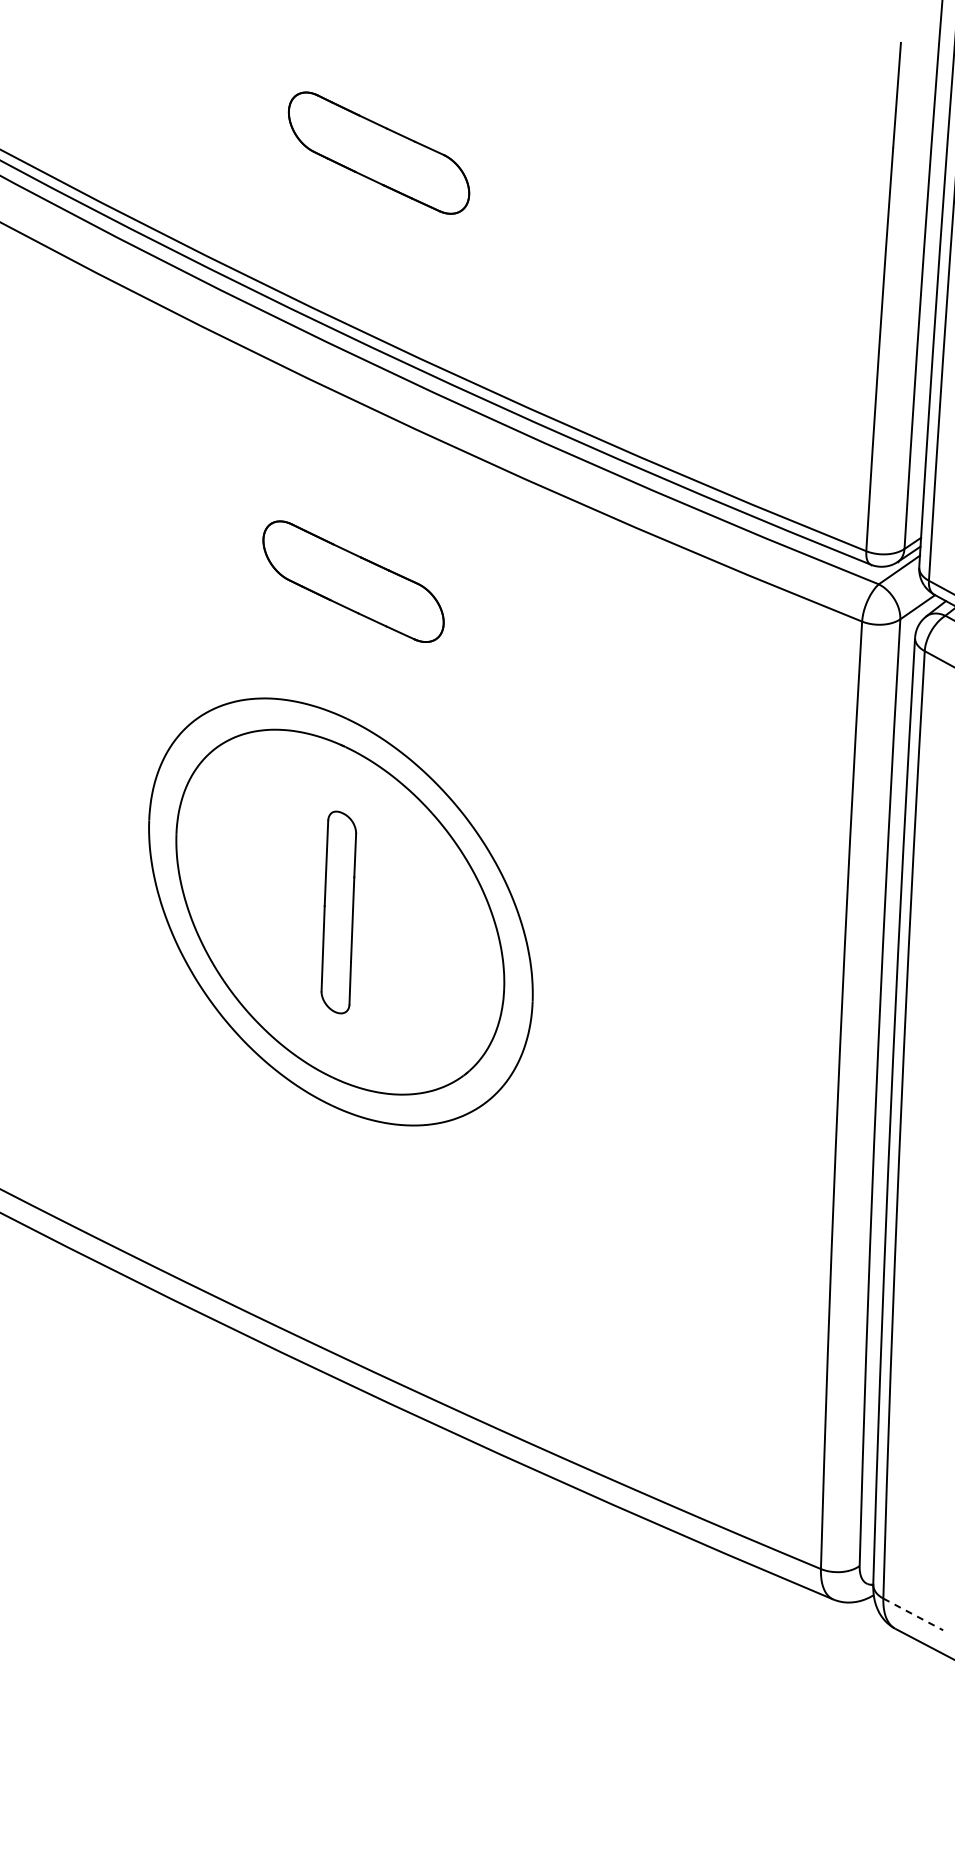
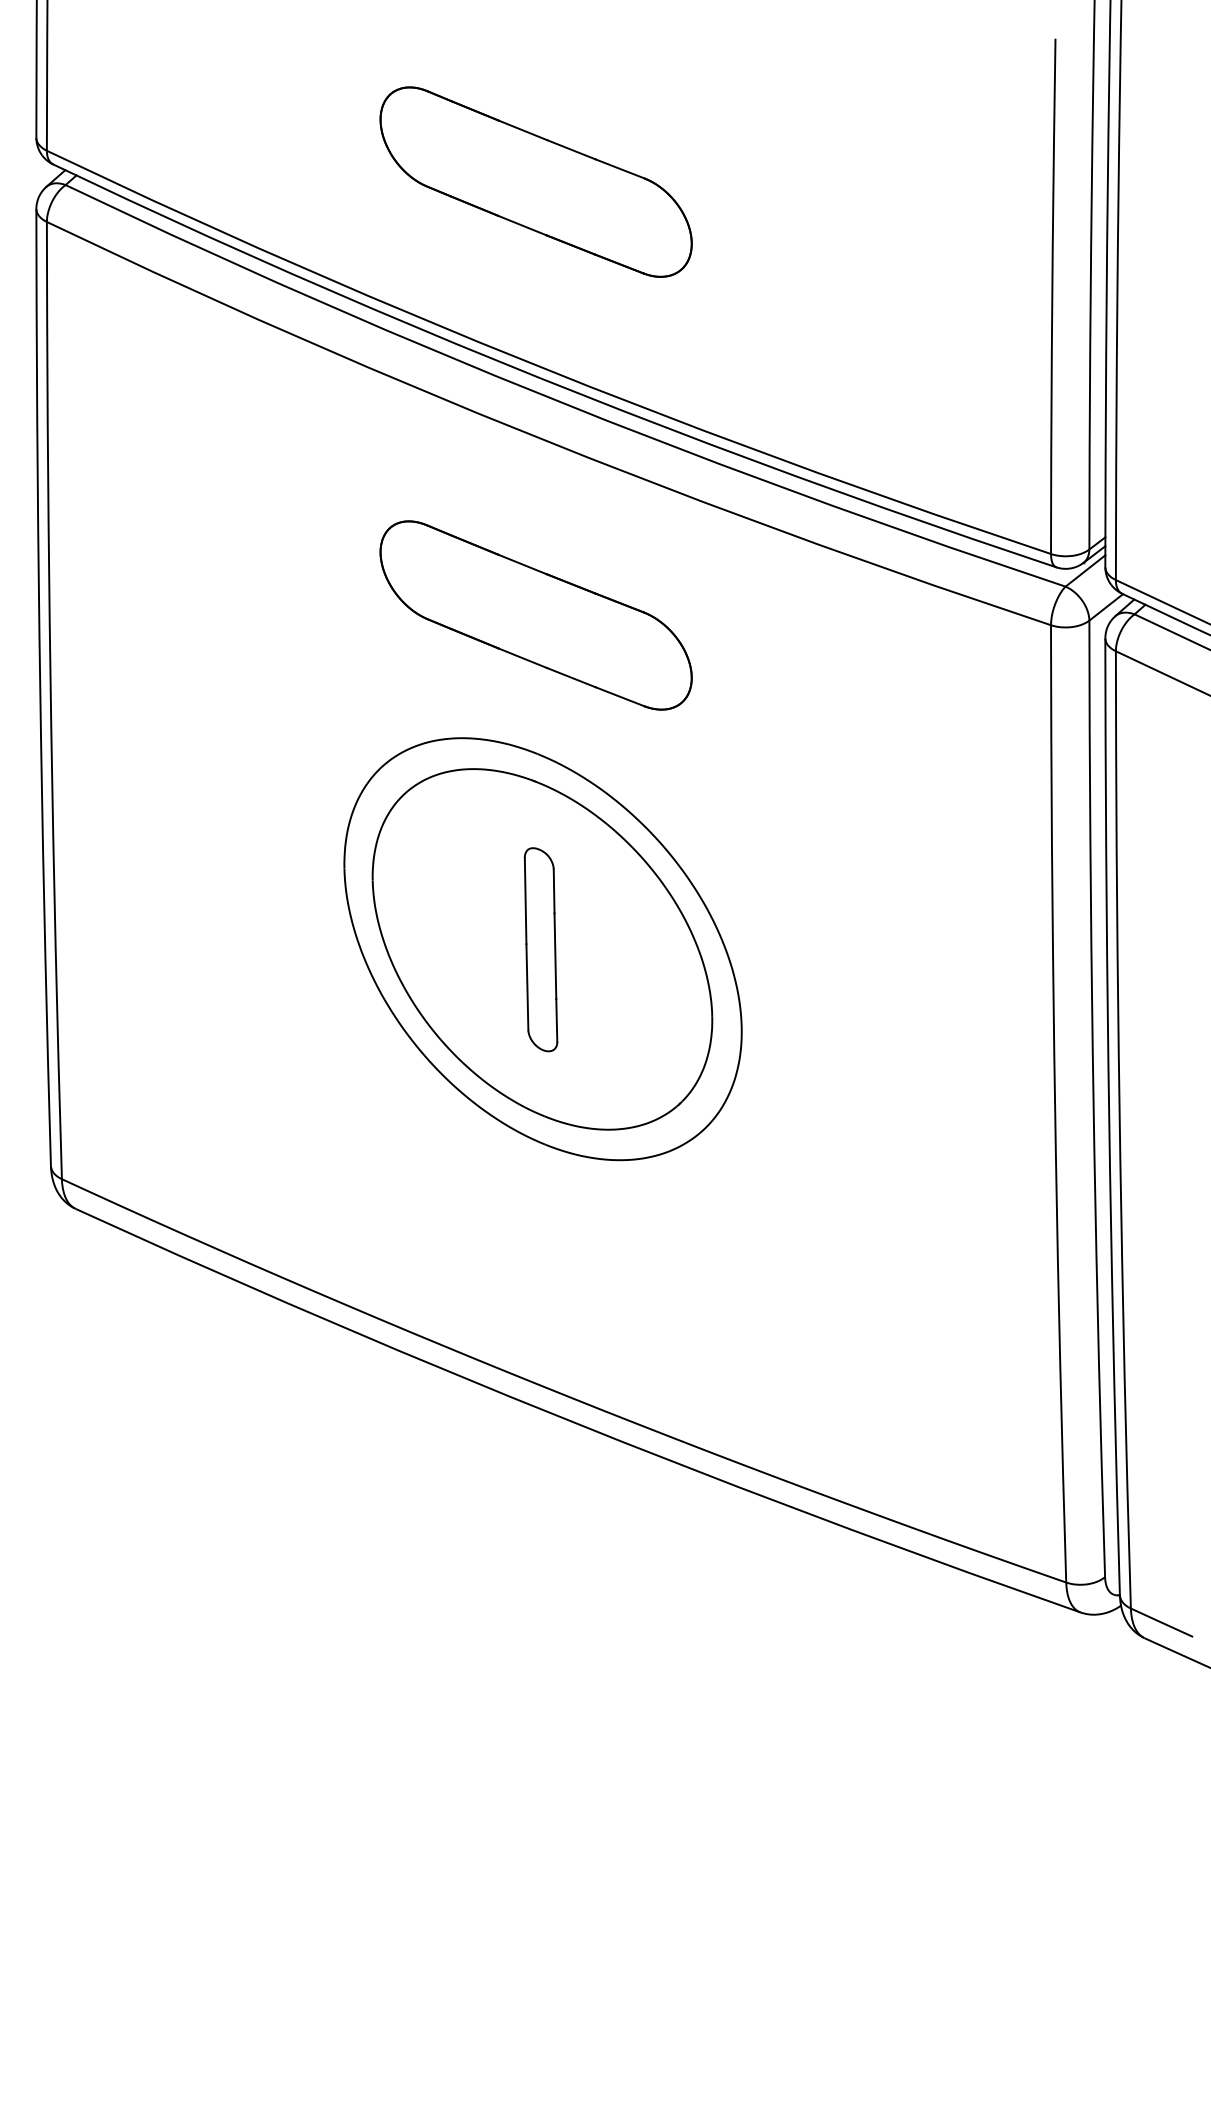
part: (378, 152) -> (535, 181), size x1.67
part: (352, 581) -> (535, 615), size x1.67
line: (912, 1614) -> (1161, 1622), dashed -> solid

